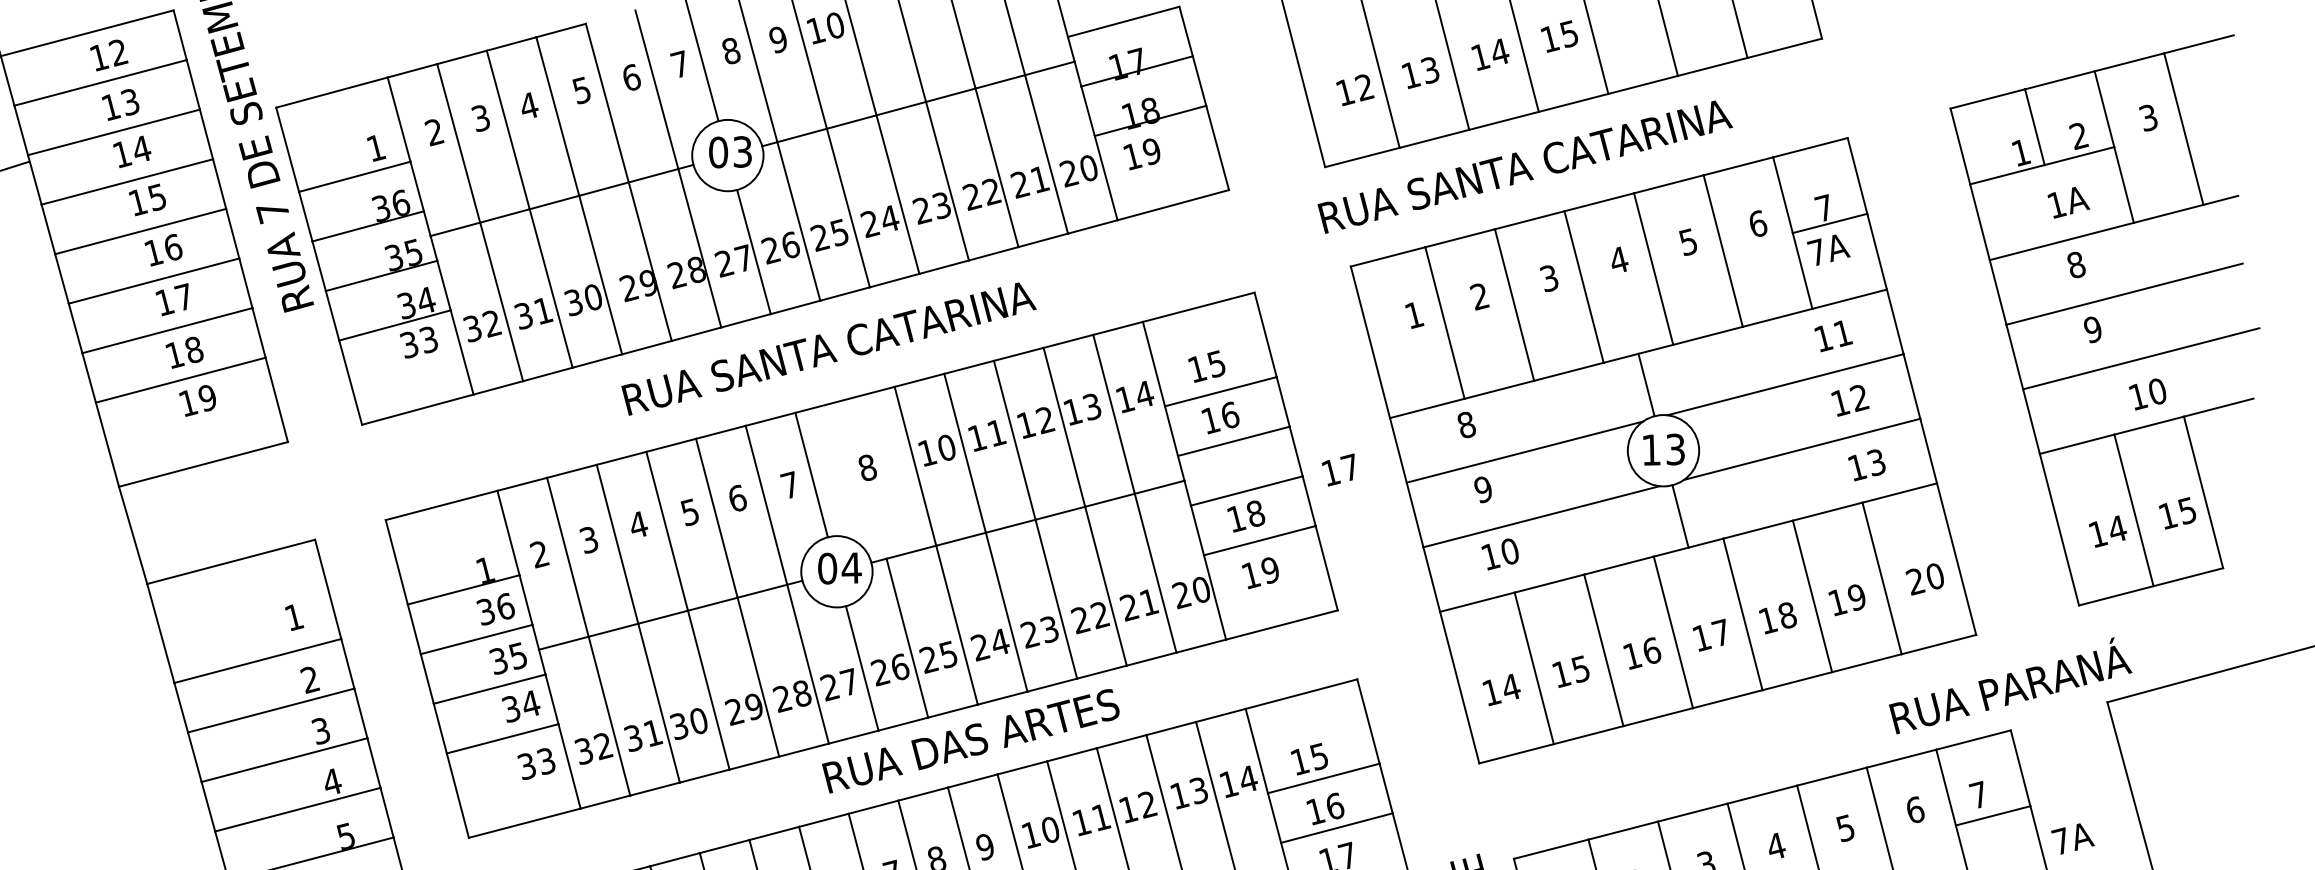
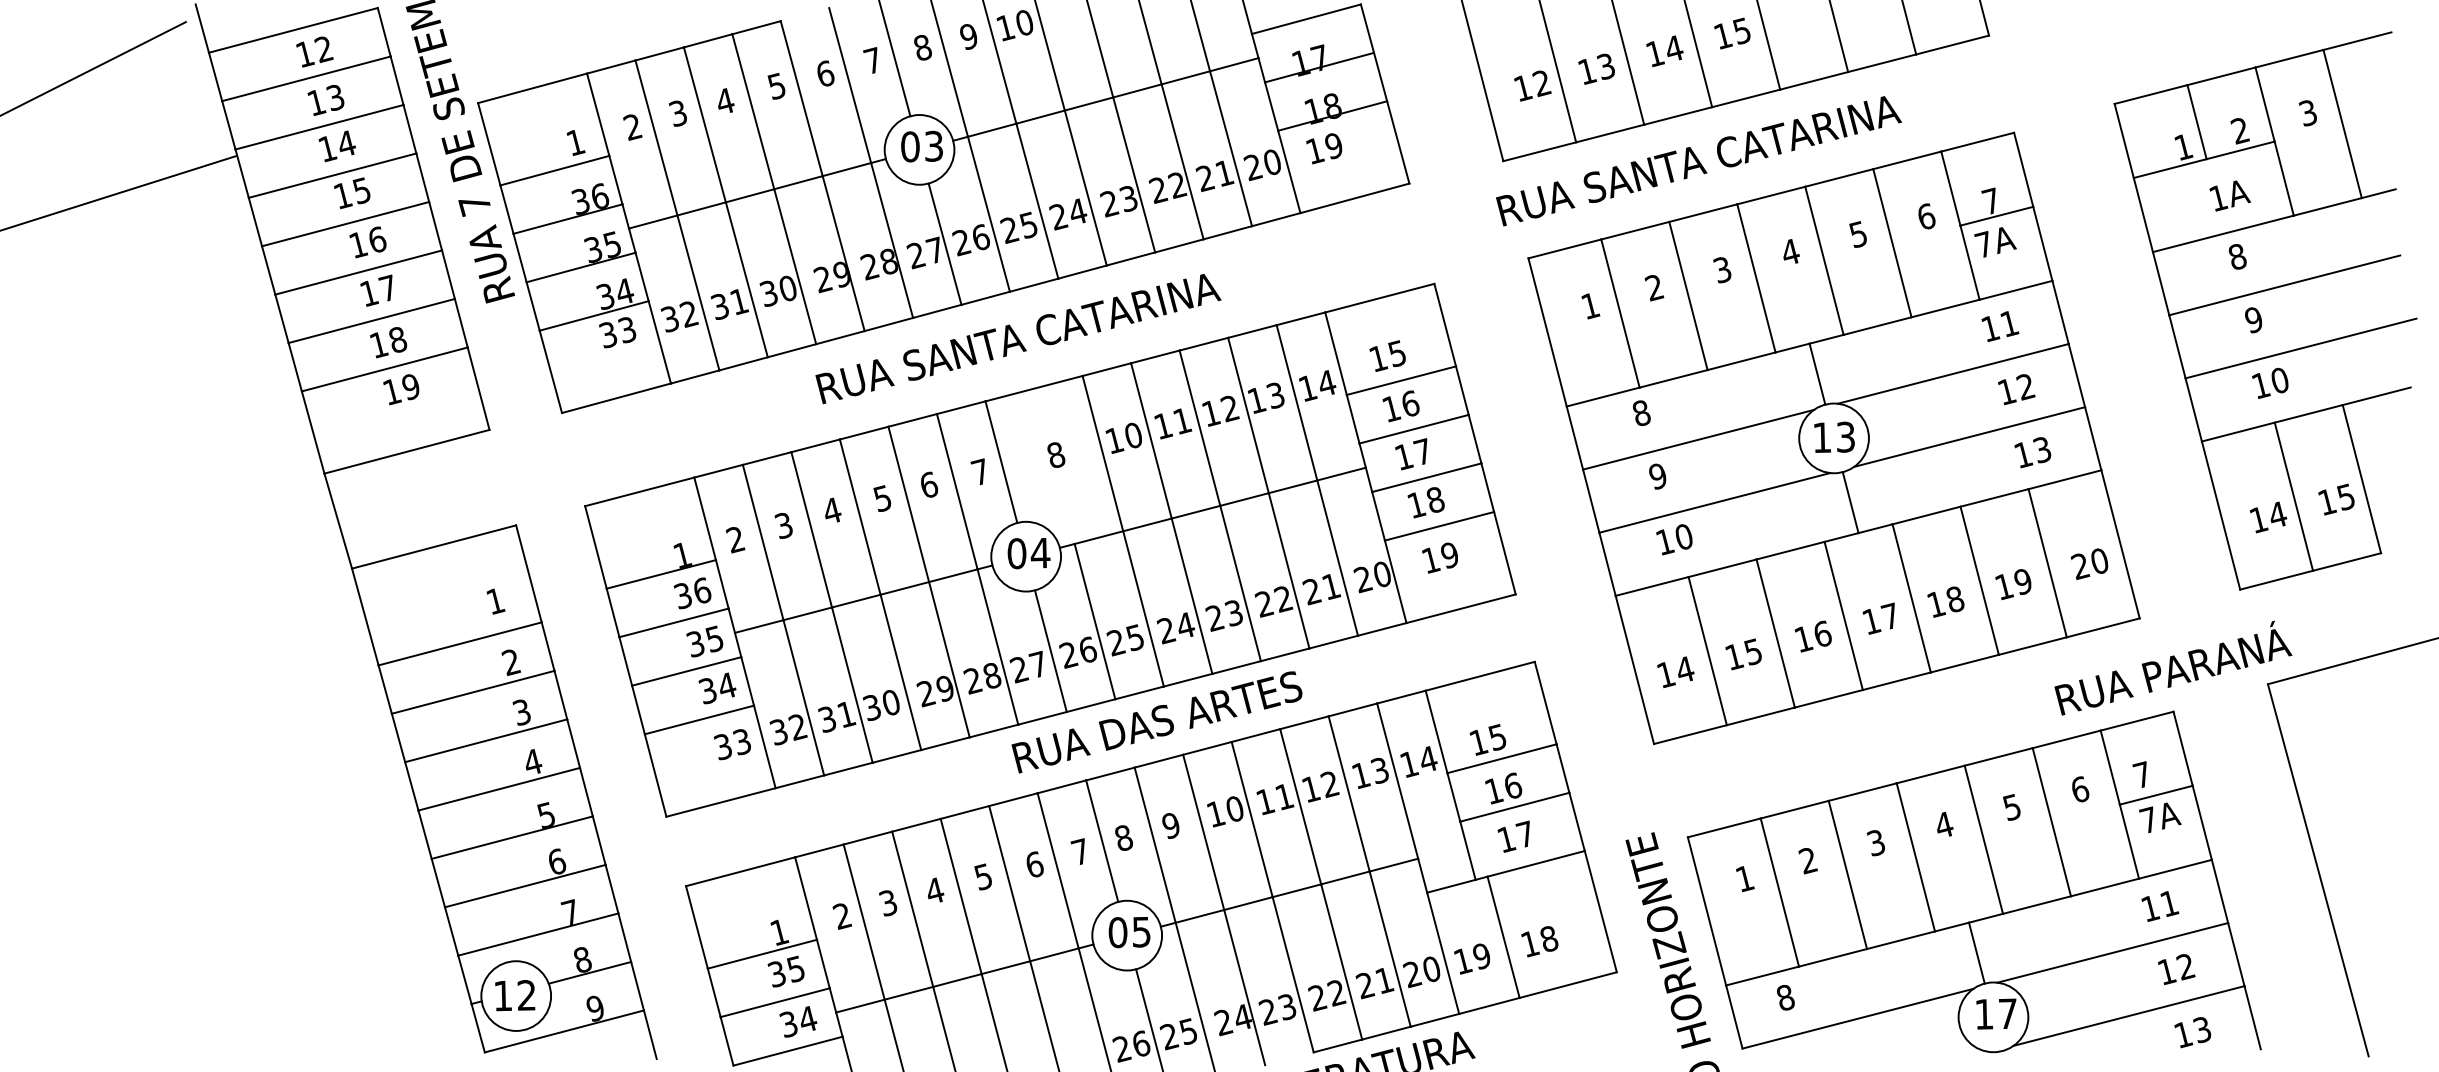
text: (2147, 393) -> (2270, 382), moved
text: (1338, 470) -> (1411, 454), moved
text: (2073, 838) -> (2160, 817), moved

